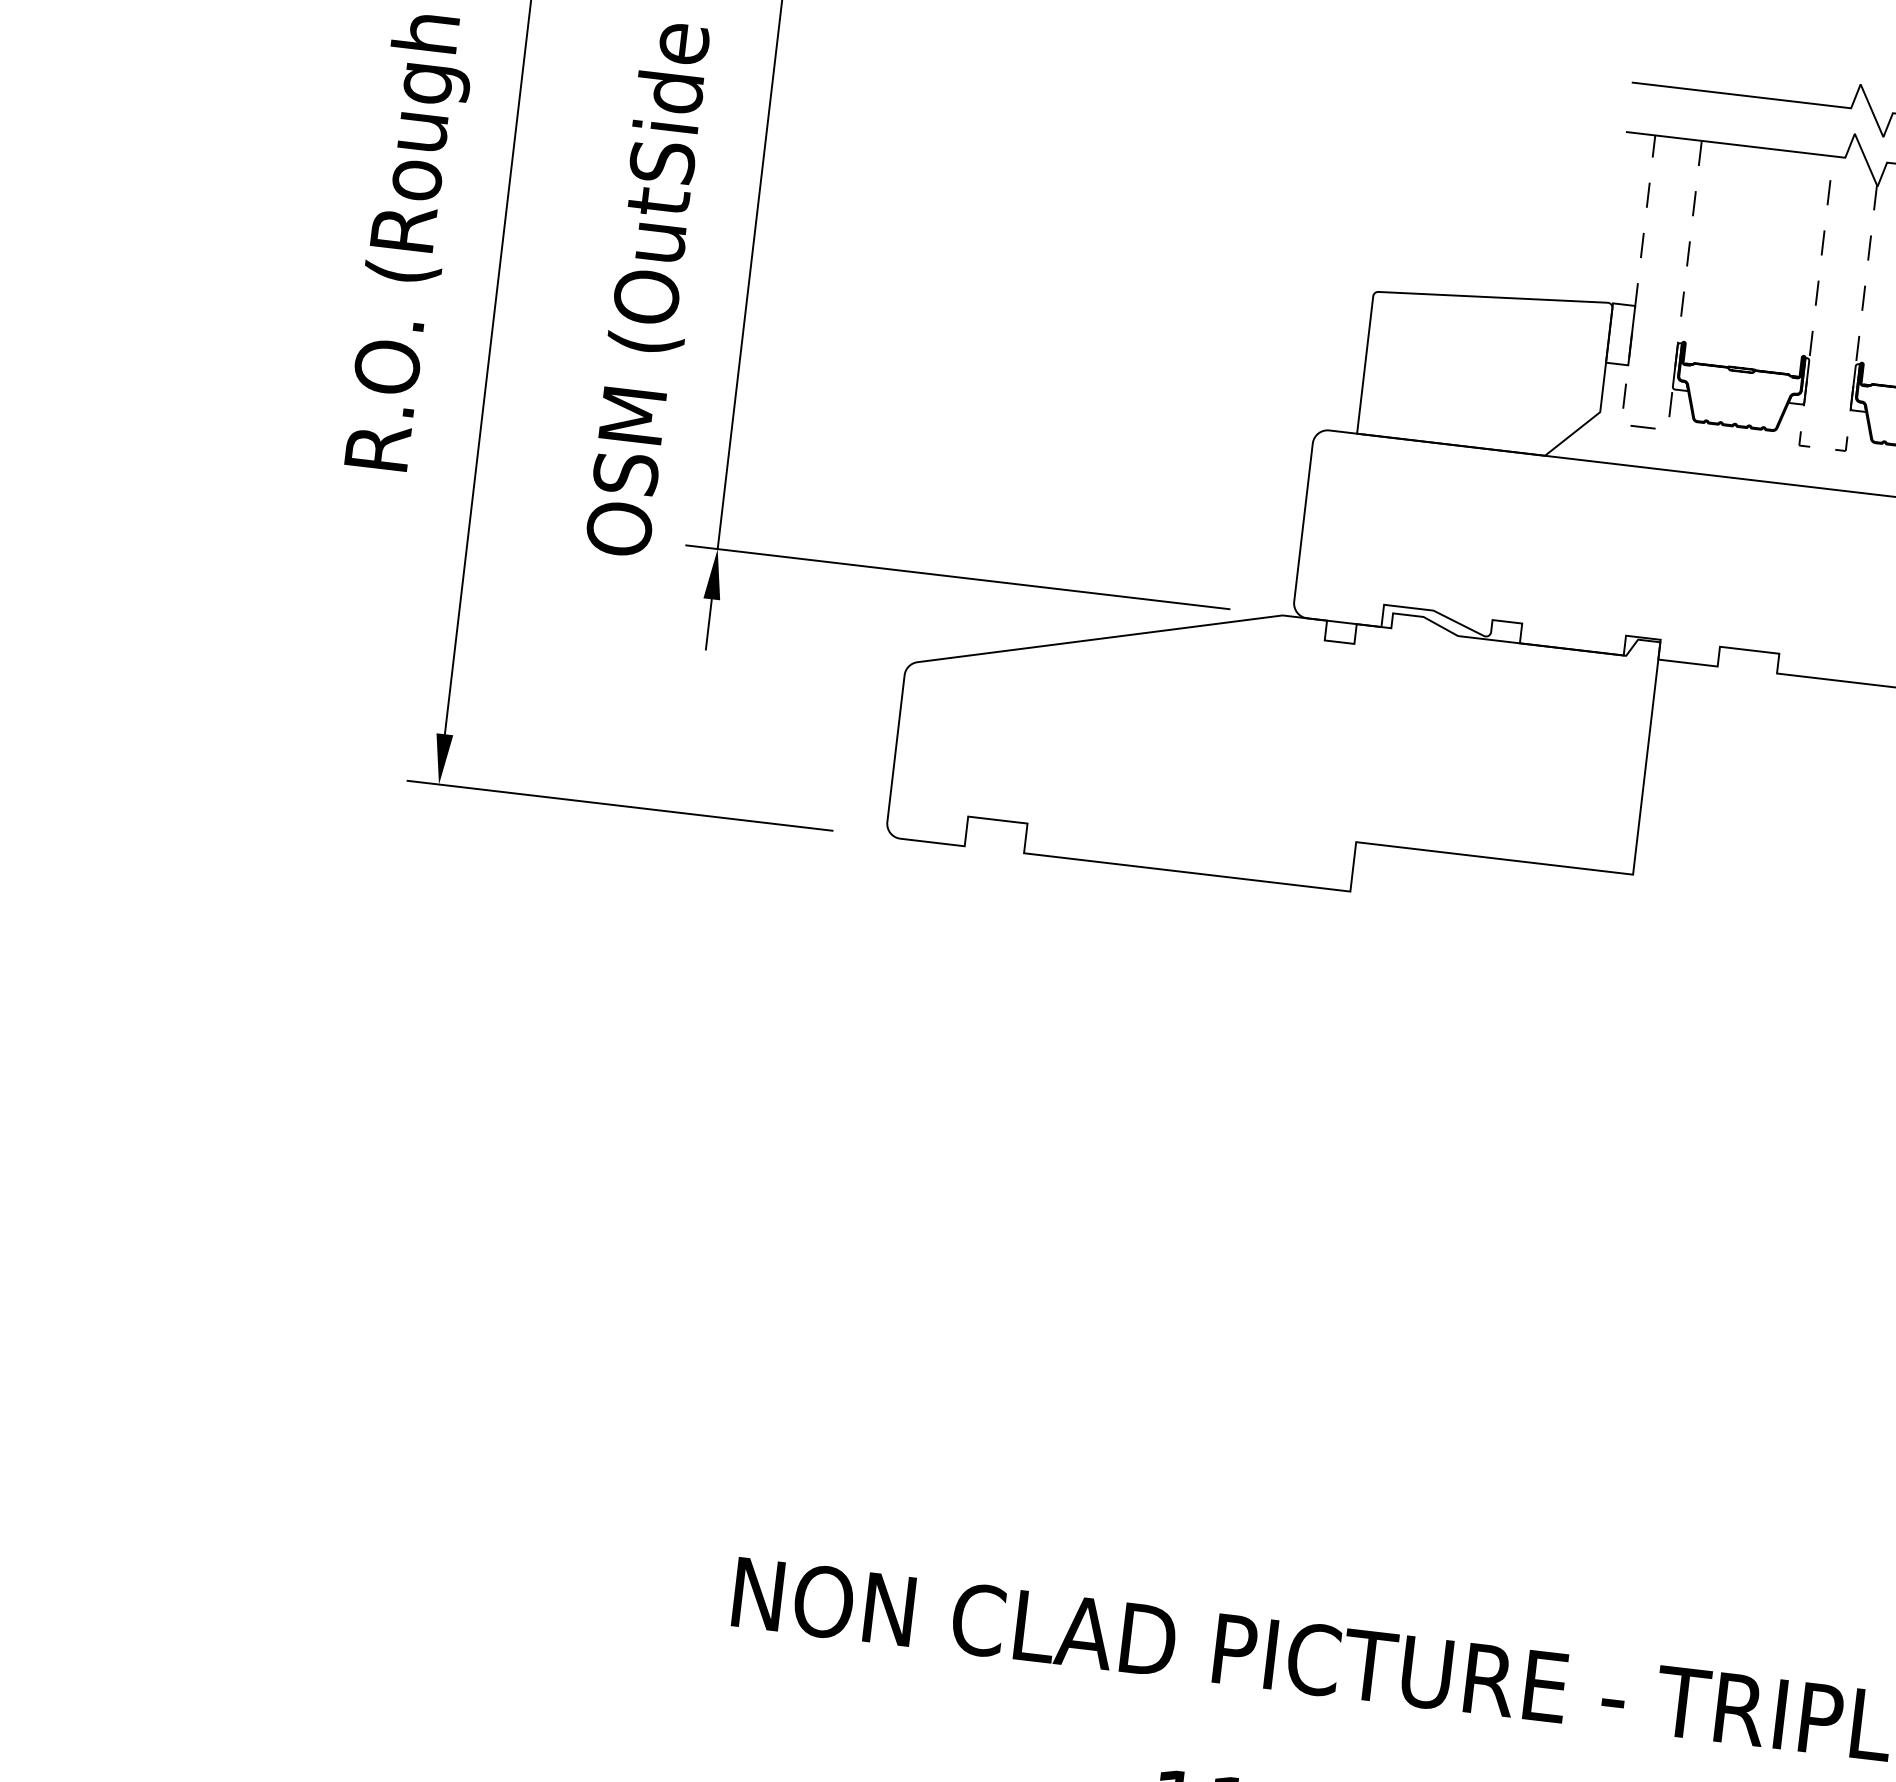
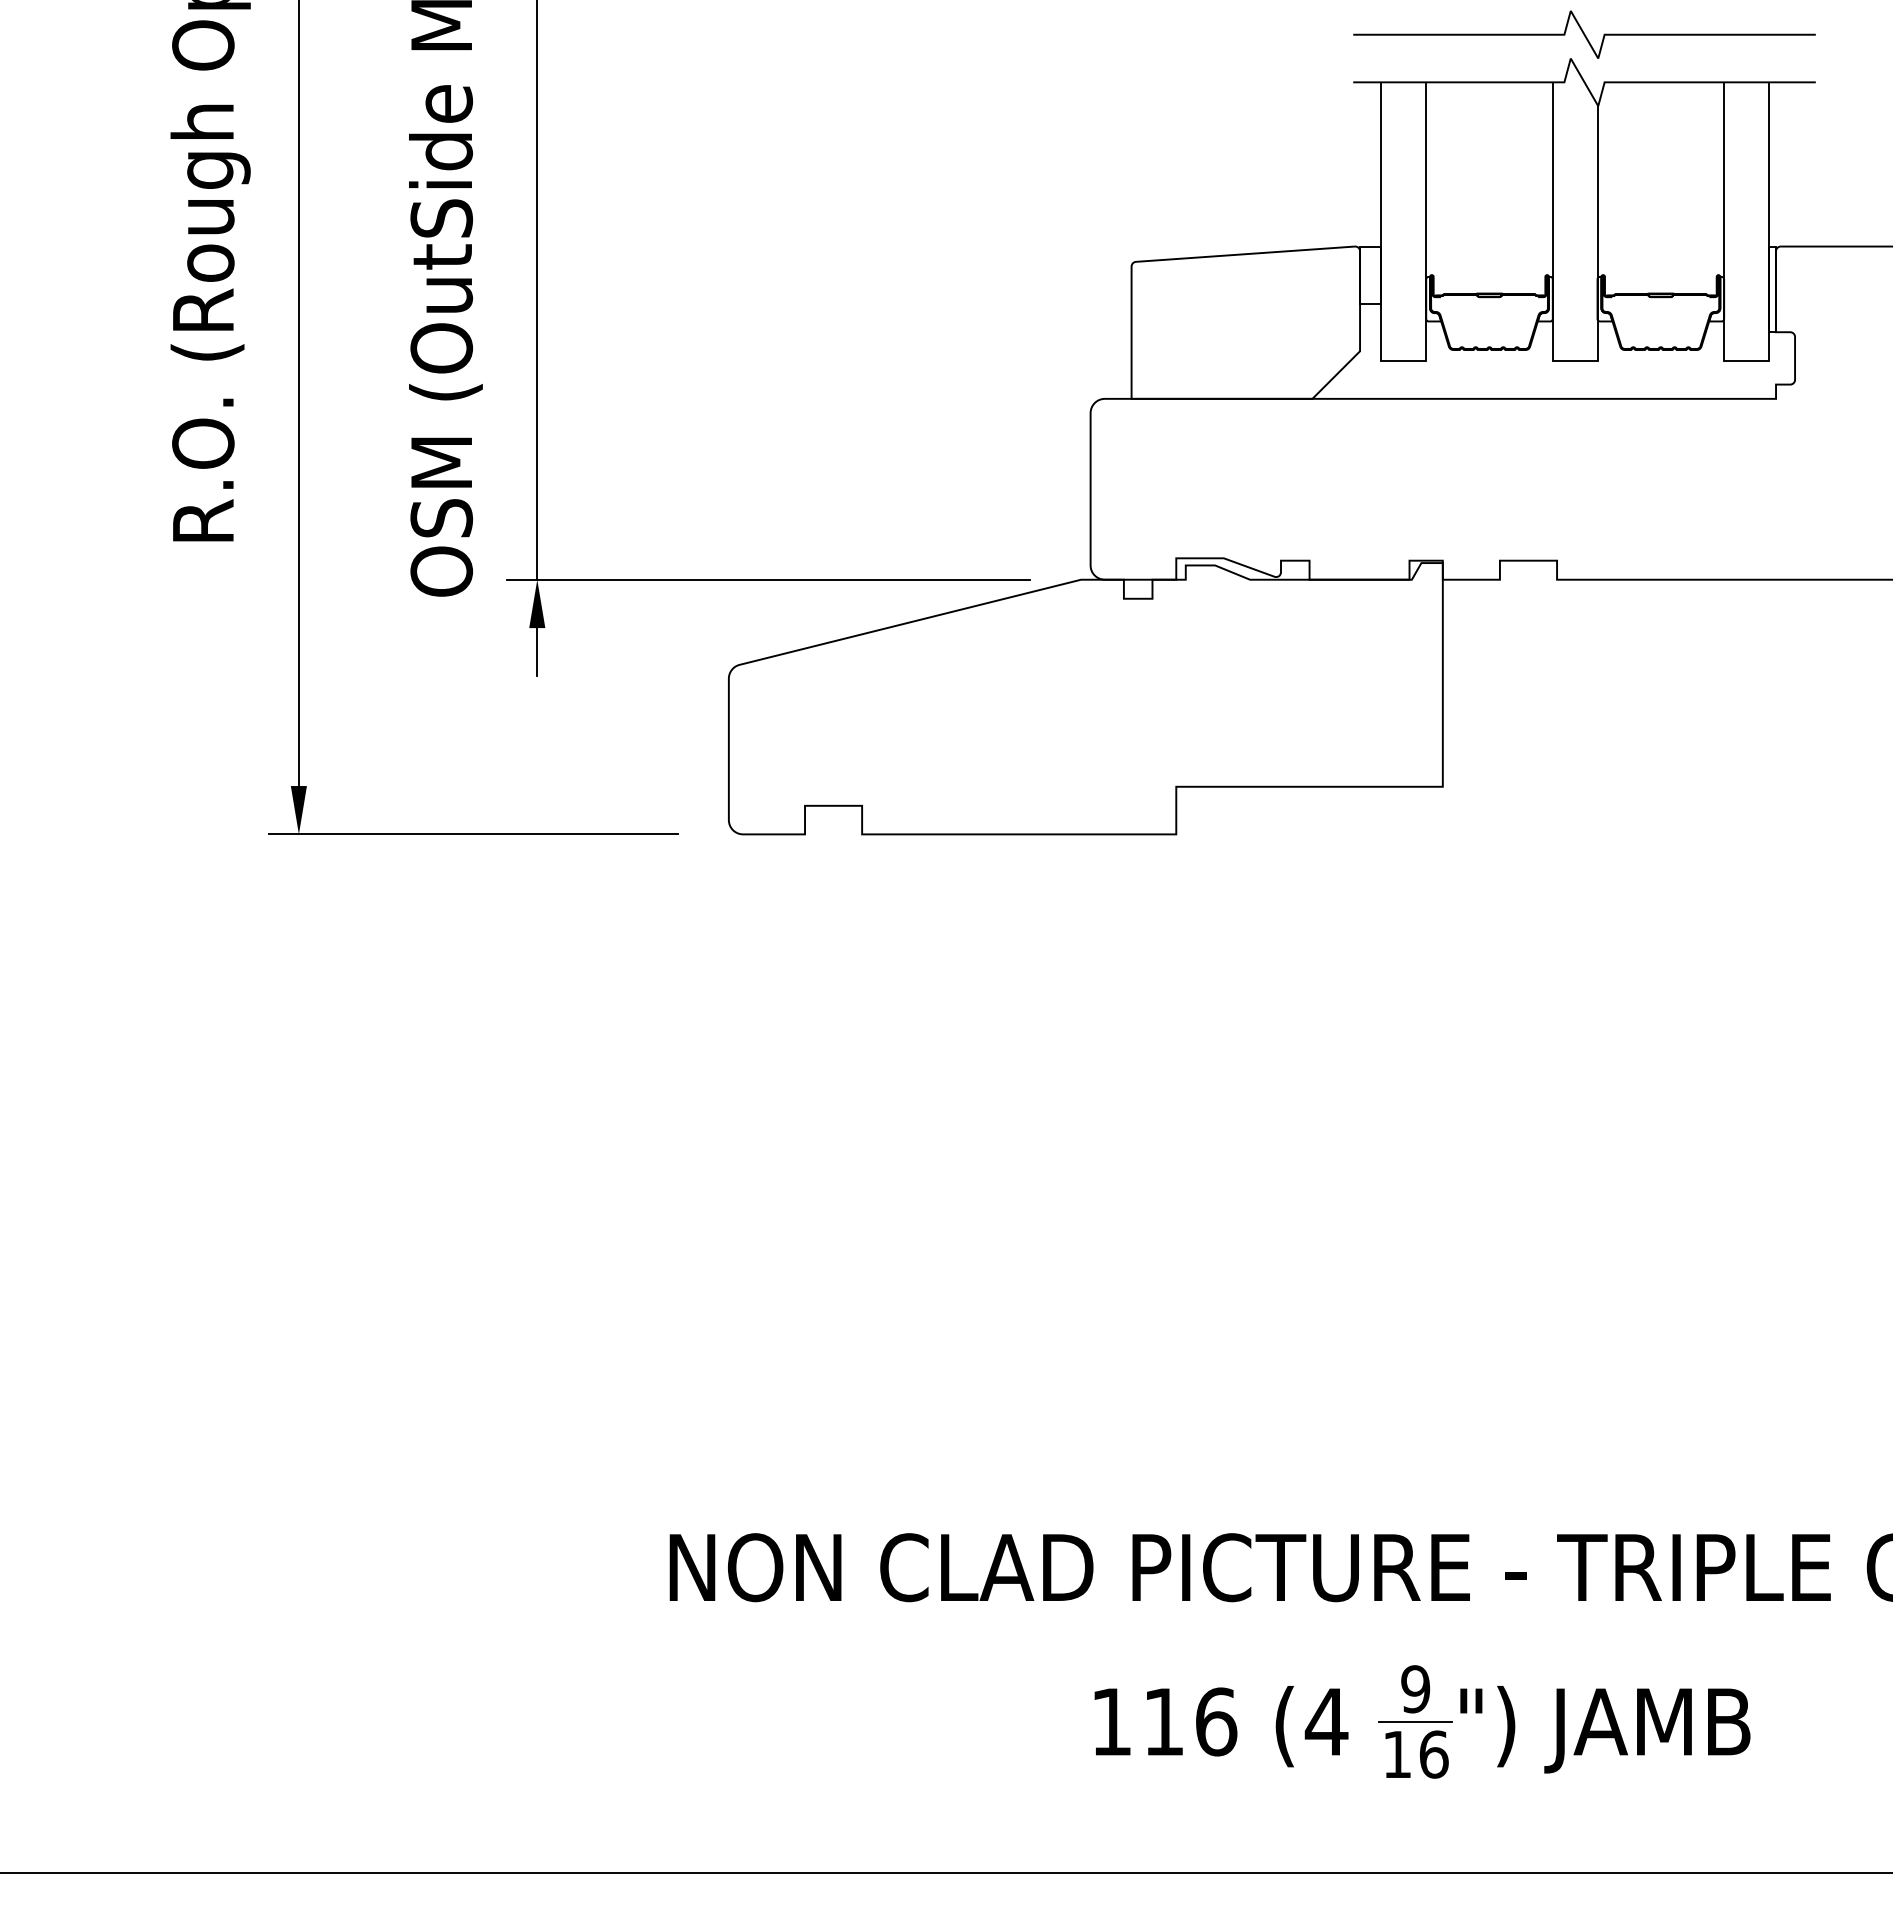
line: (1644, 427) -> (1403, 360), dashed -> solid
line: (1810, 446) -> (1563, 360), dashed -> solid

